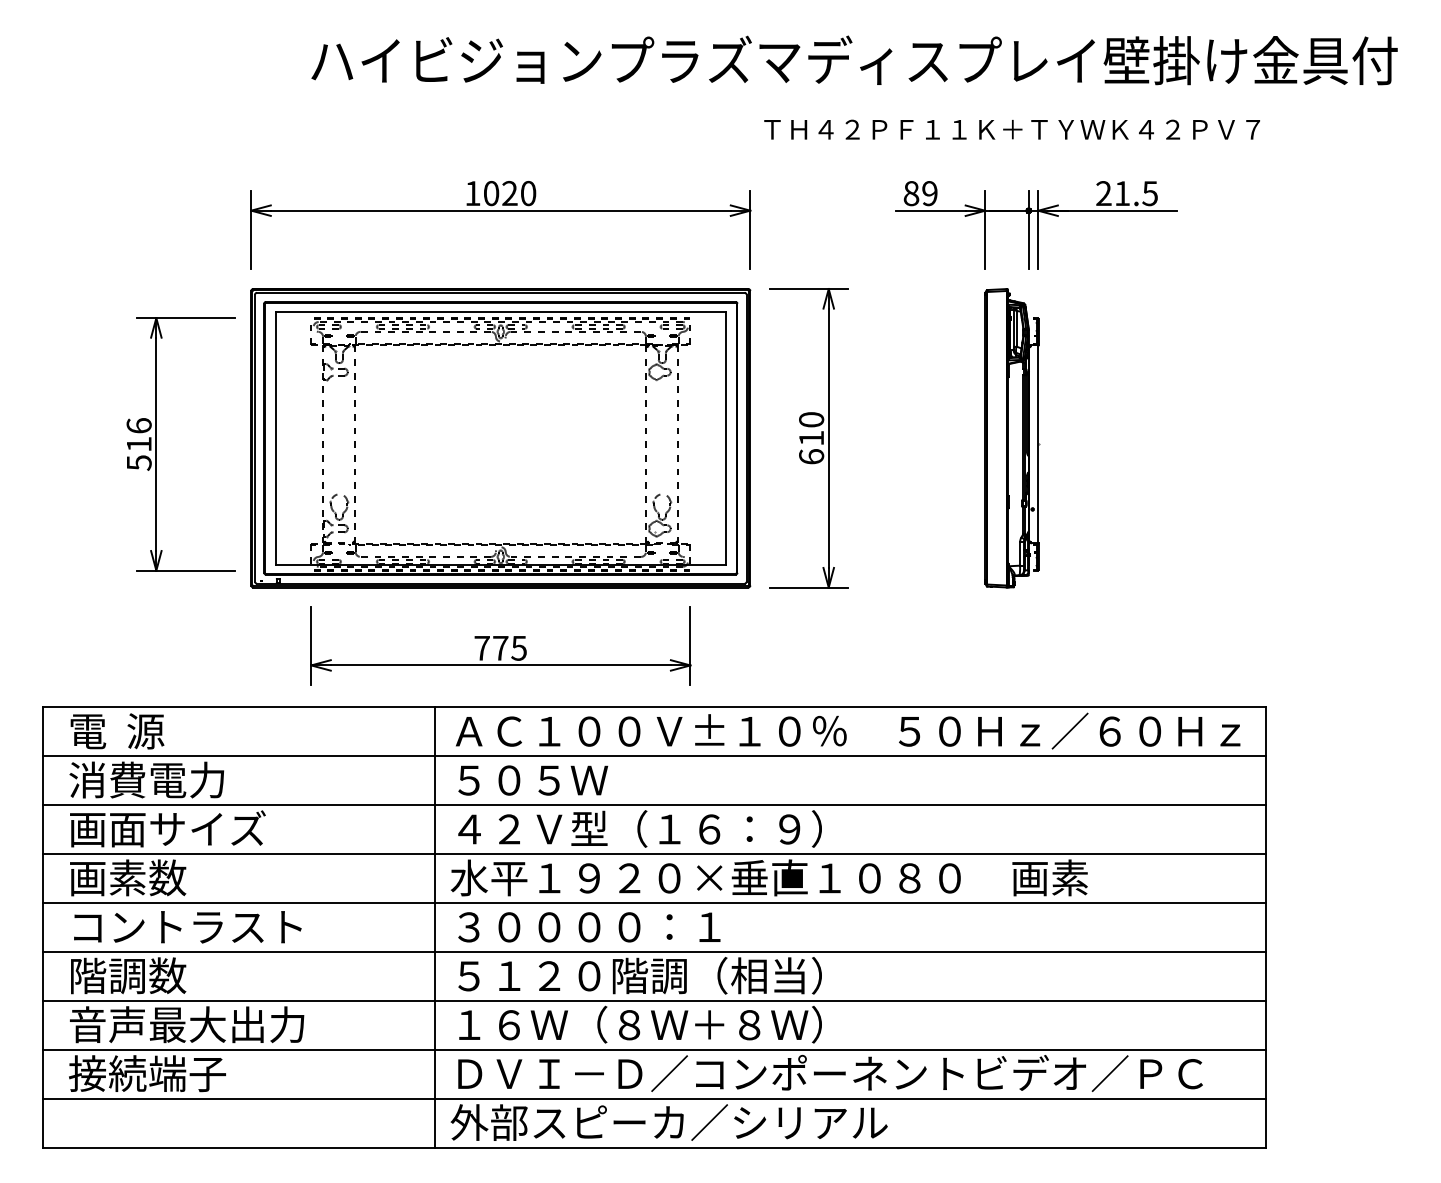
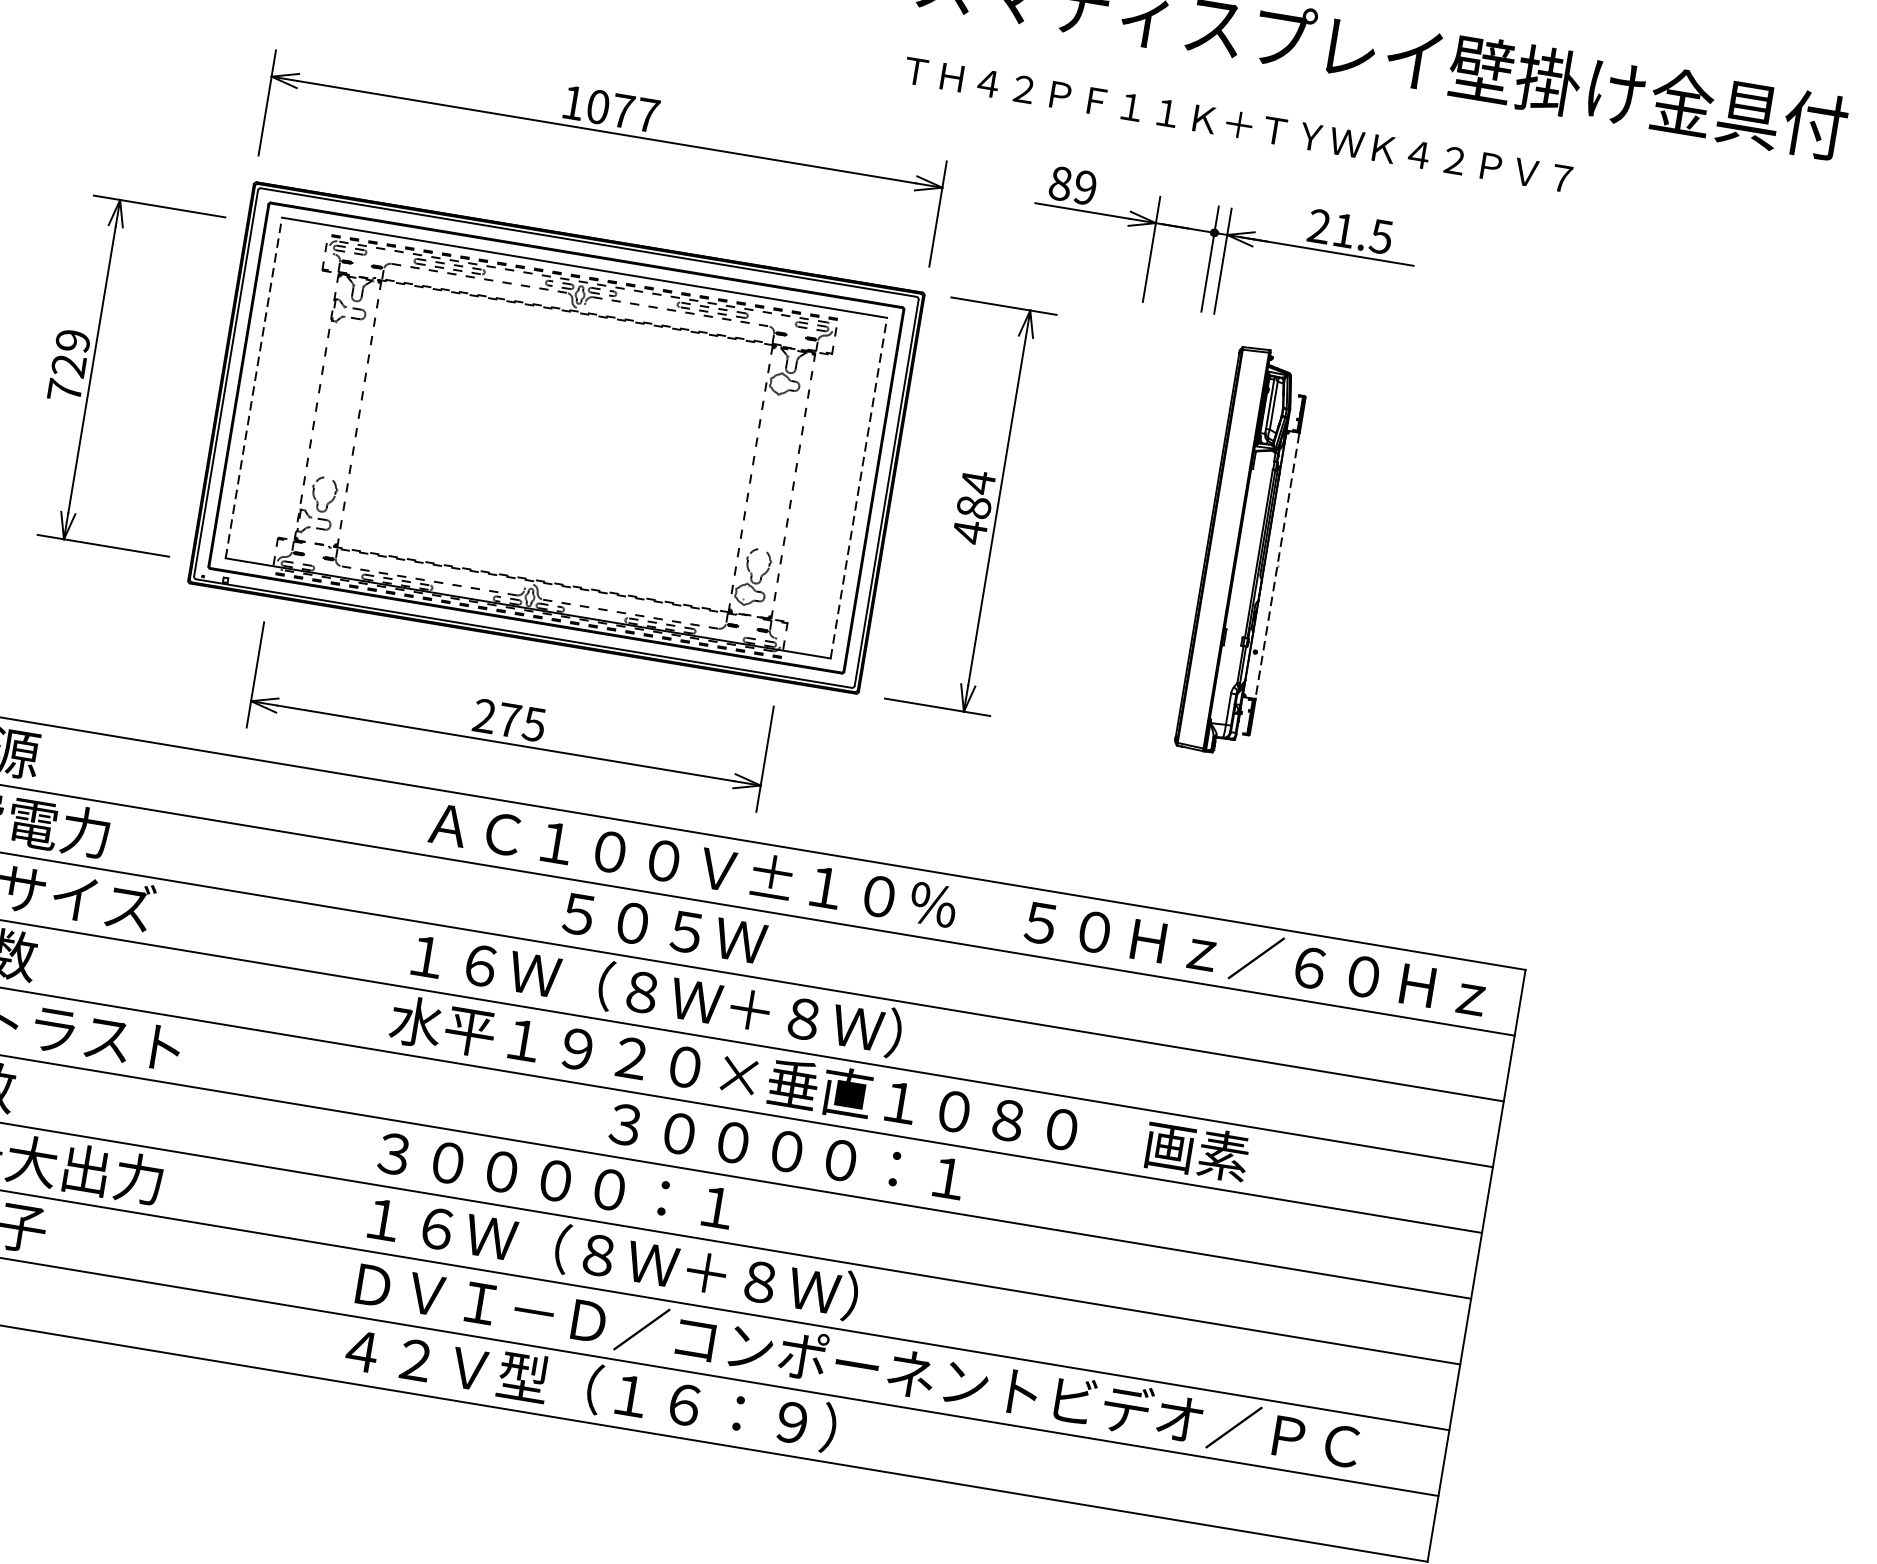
text: (1012, 129) -> (1238, 124), moved
text: (519, 193) -> (635, 113), 1020 -> 1077
part: (1036, 225) -> (1221, 254), moved
line: (275, 438) -> (253, 388), solid -> dashed
line: (725, 438) -> (858, 488), solid -> dashed
text: (811, 438) -> (973, 507), 610 -> 484
text: (138, 444) -> (68, 365), 516 -> 729
line: (1038, 444) -> (1277, 566), solid -> dashed
text: (481, 647) -> (483, 714), 775 -> 275
text: (533, 780) -> (665, 928), moved
text: (633, 828) -> (647, 992), ４２Ｖ型（１６：９） -> １６Ｗ（８Ｗ＋８Ｗ）
line: (434, 927) -> (358, 1080), removed
text: (589, 927) -> (787, 1151), moved
text: (639, 975) -> (623, 1190), ５１２０階調（相当） -> ３００００：１
text: (668, 1122) -> (629, 1395), 外部スピーカ／シリアル -> ４２Ｖ型（１６：９）

